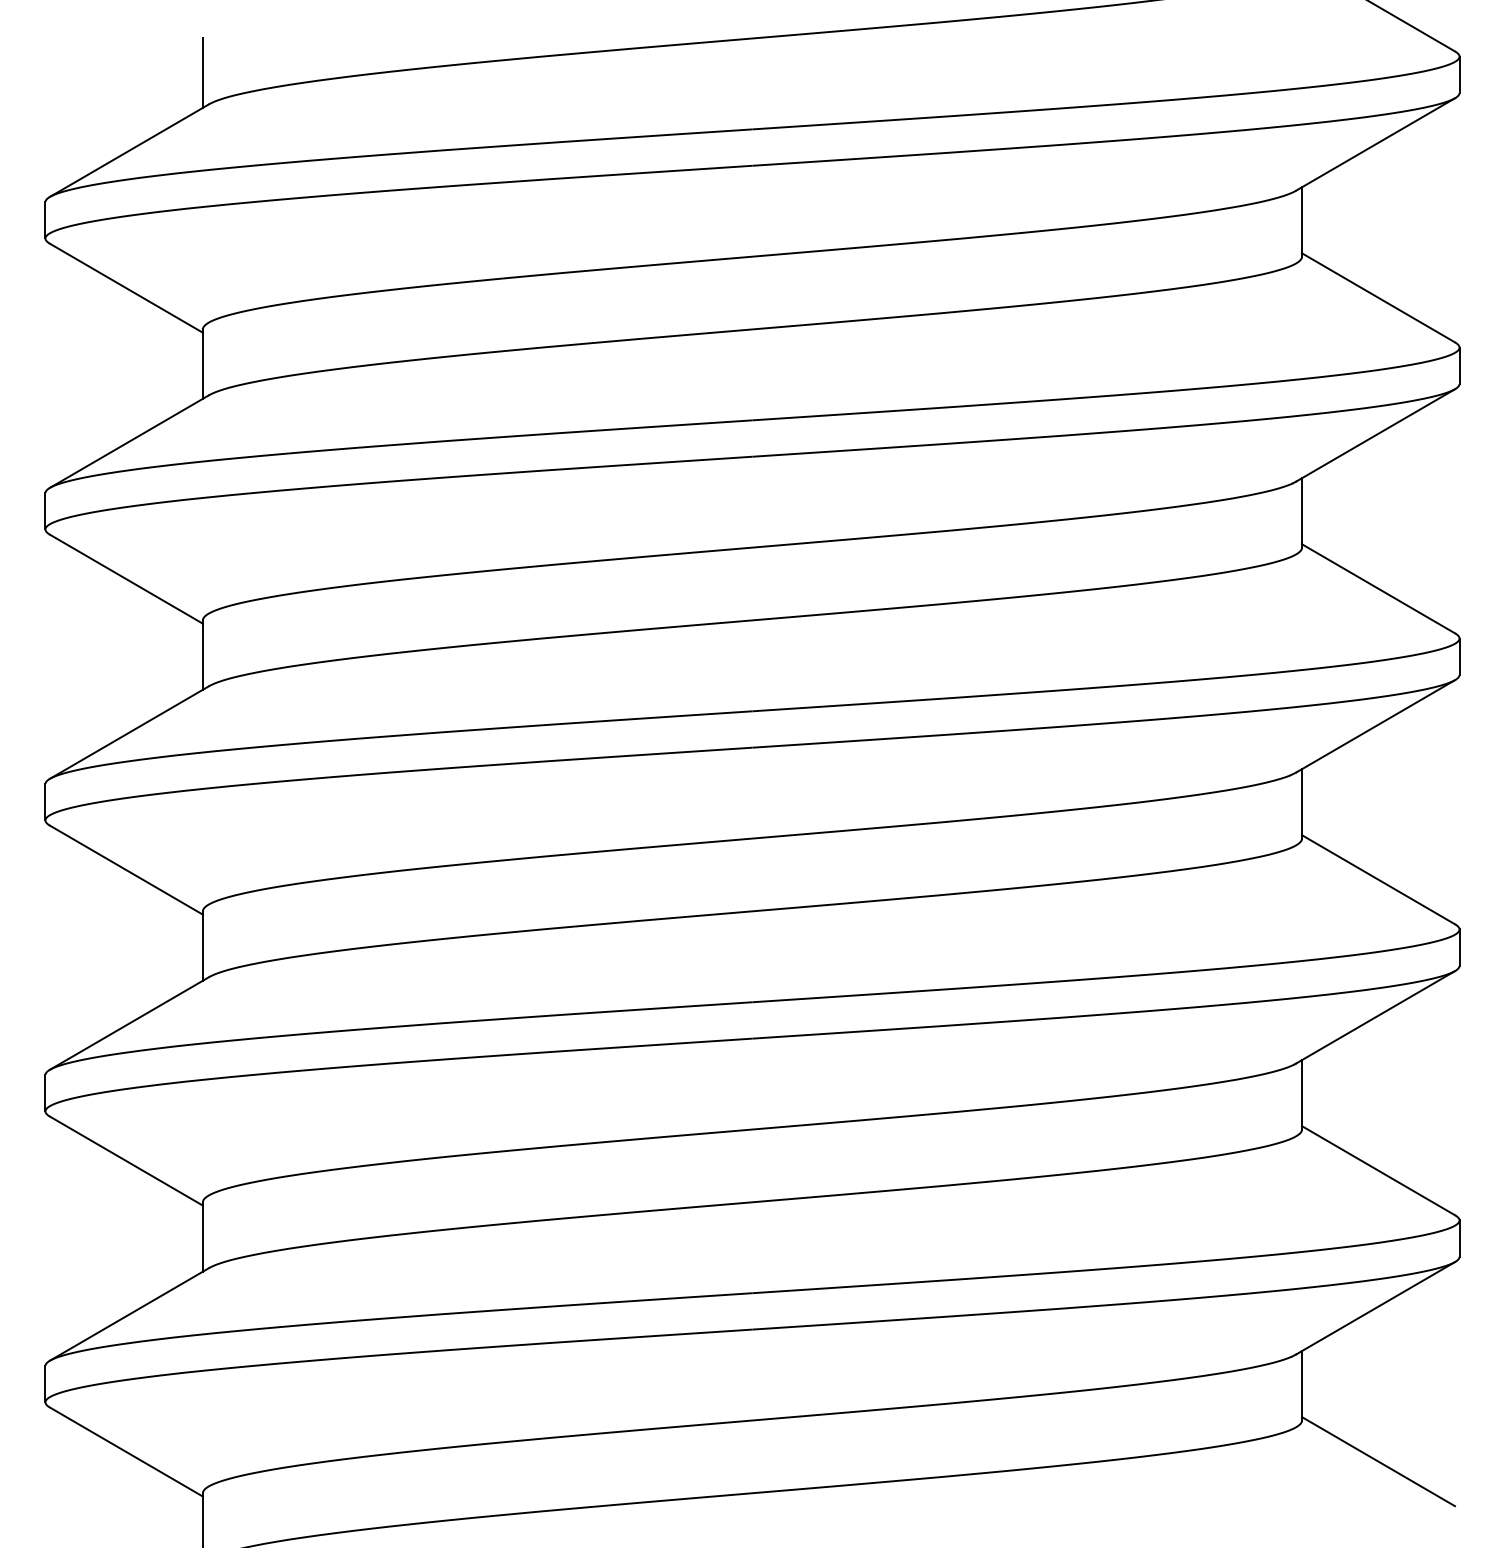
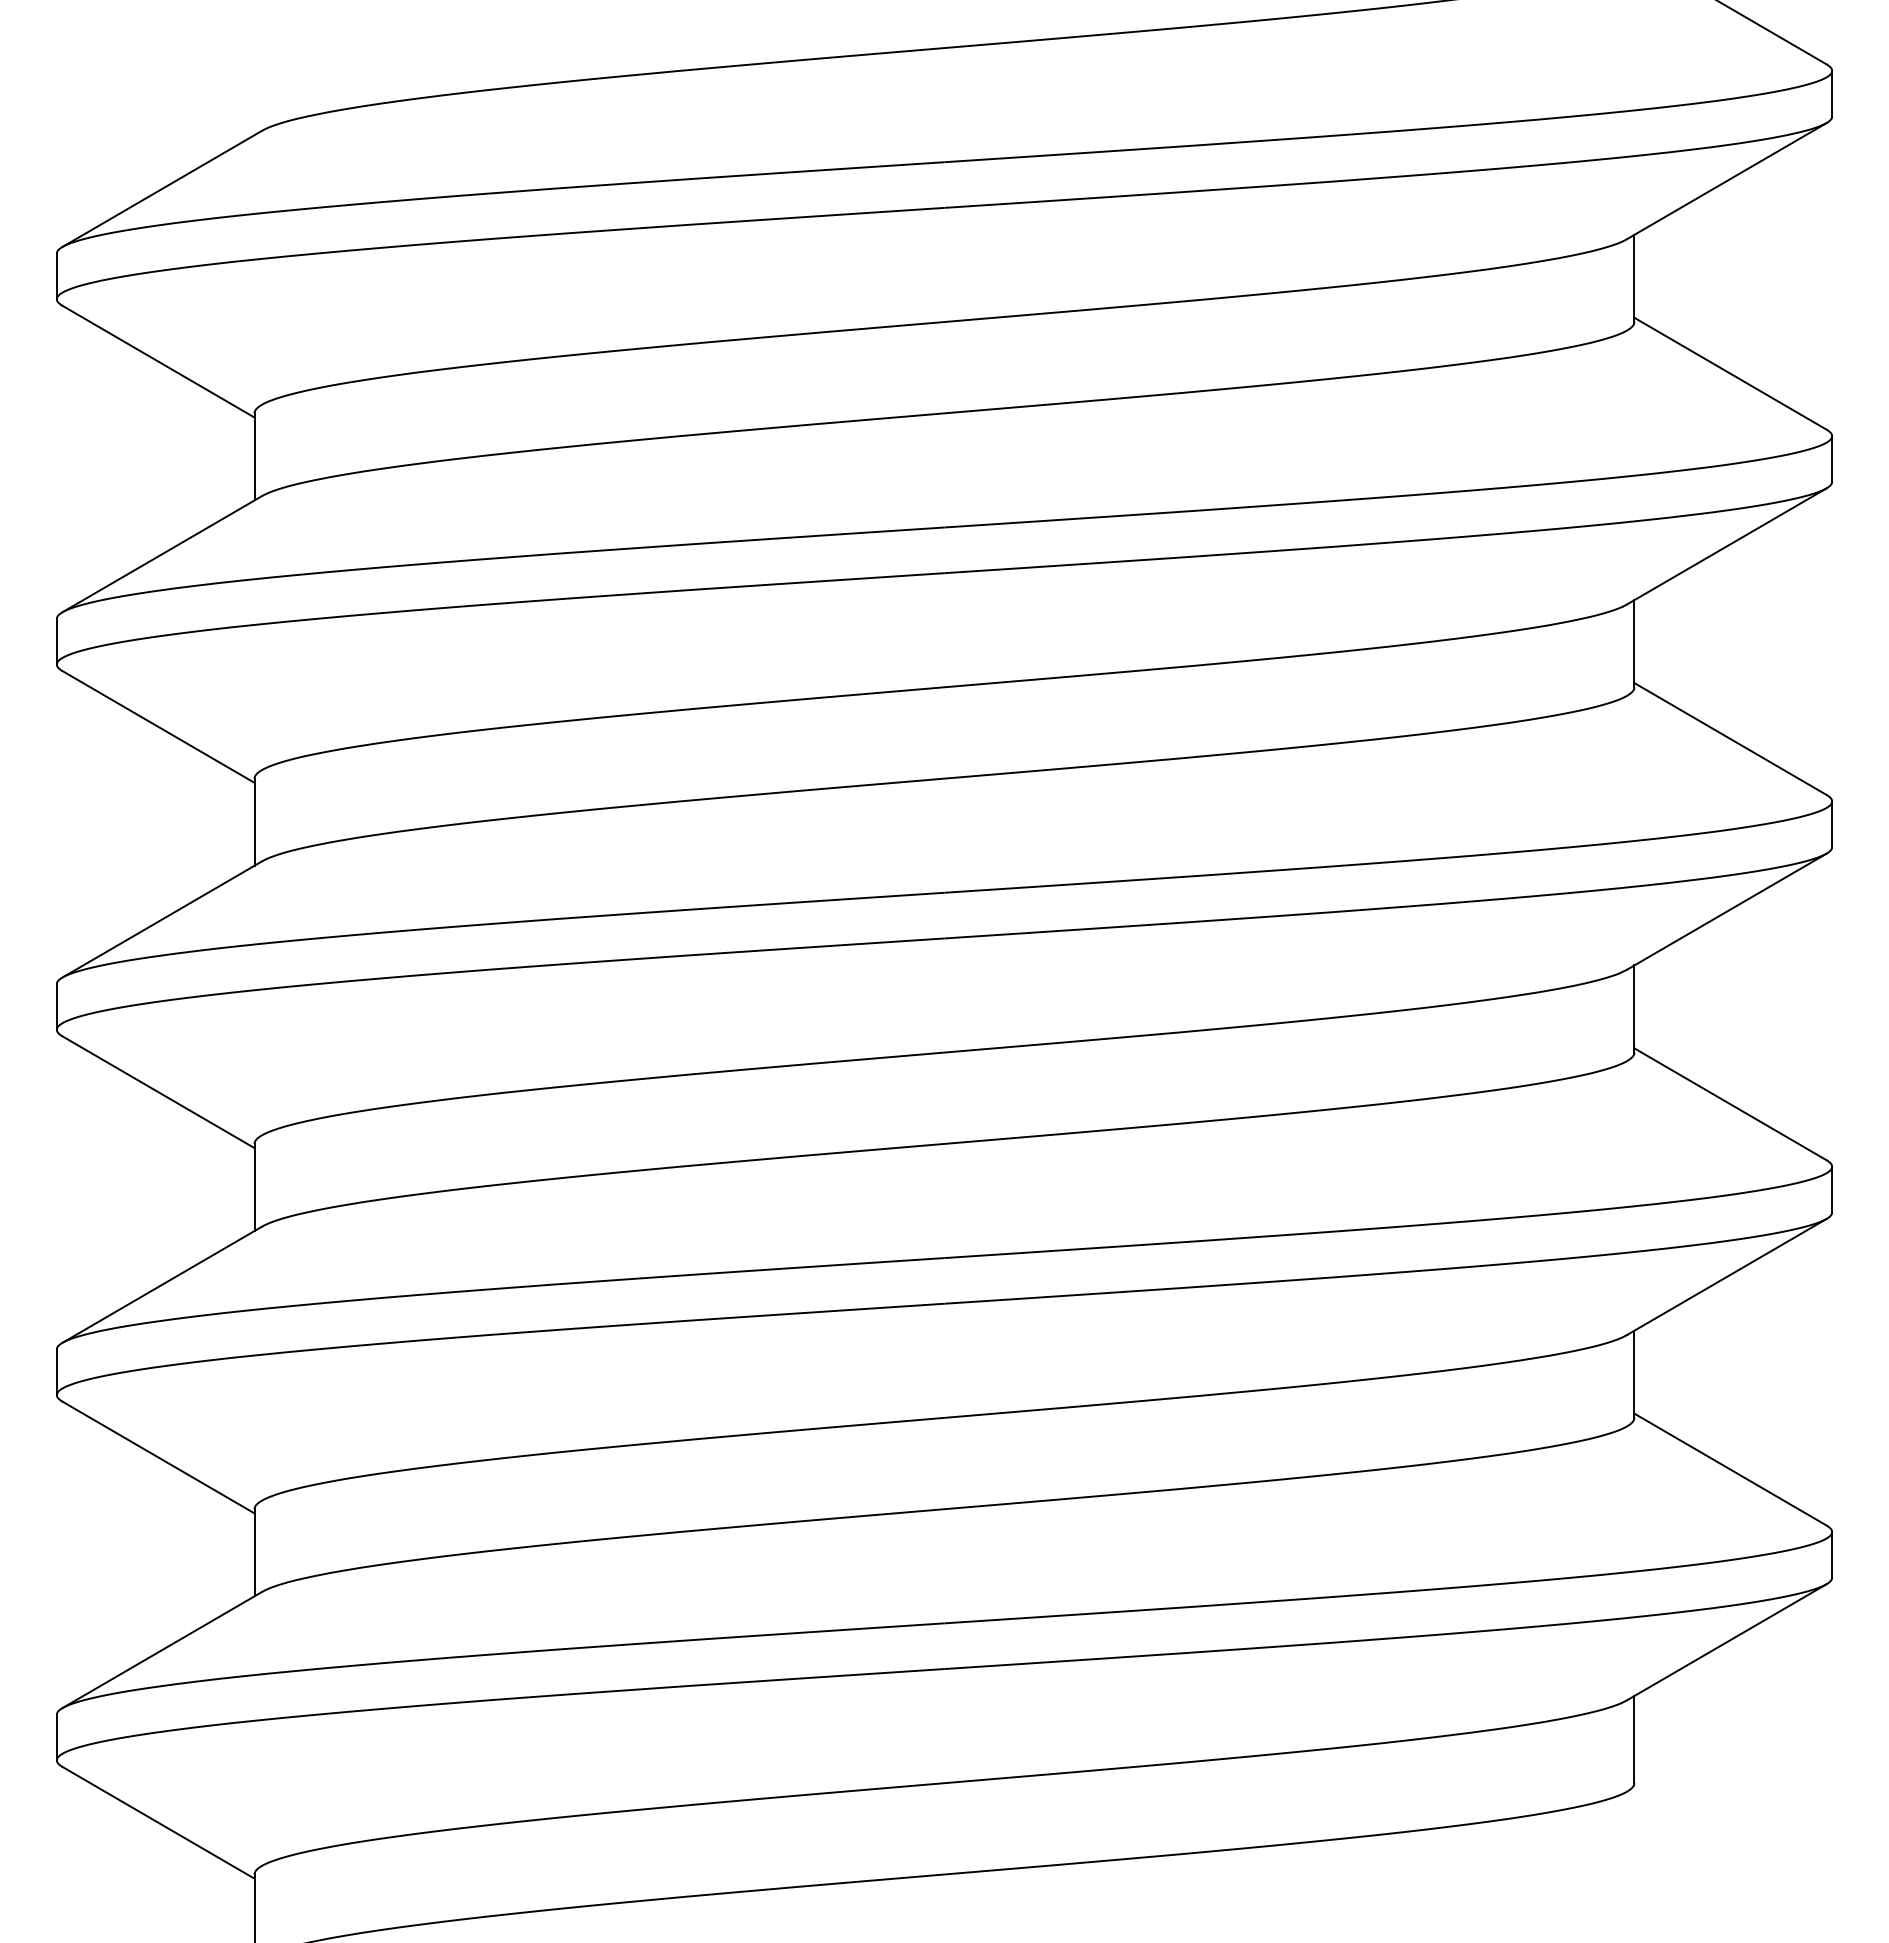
line: (202, 73) -> (254, 91), removed
line: (1378, 1461) -> (1730, 1834), removed

